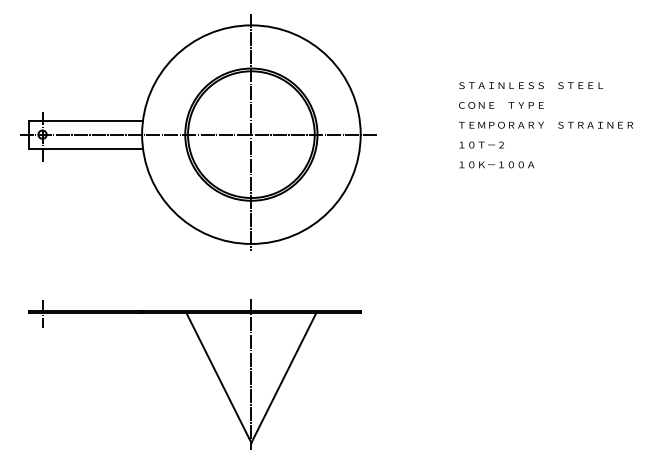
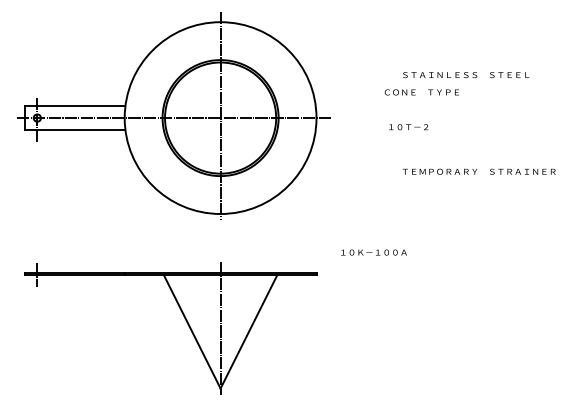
text: (500, 105) -> (421, 92), moved
text: (545, 124) -> (478, 171), moved
text: (481, 145) -> (408, 127), moved
text: (496, 164) -> (373, 252), moved

